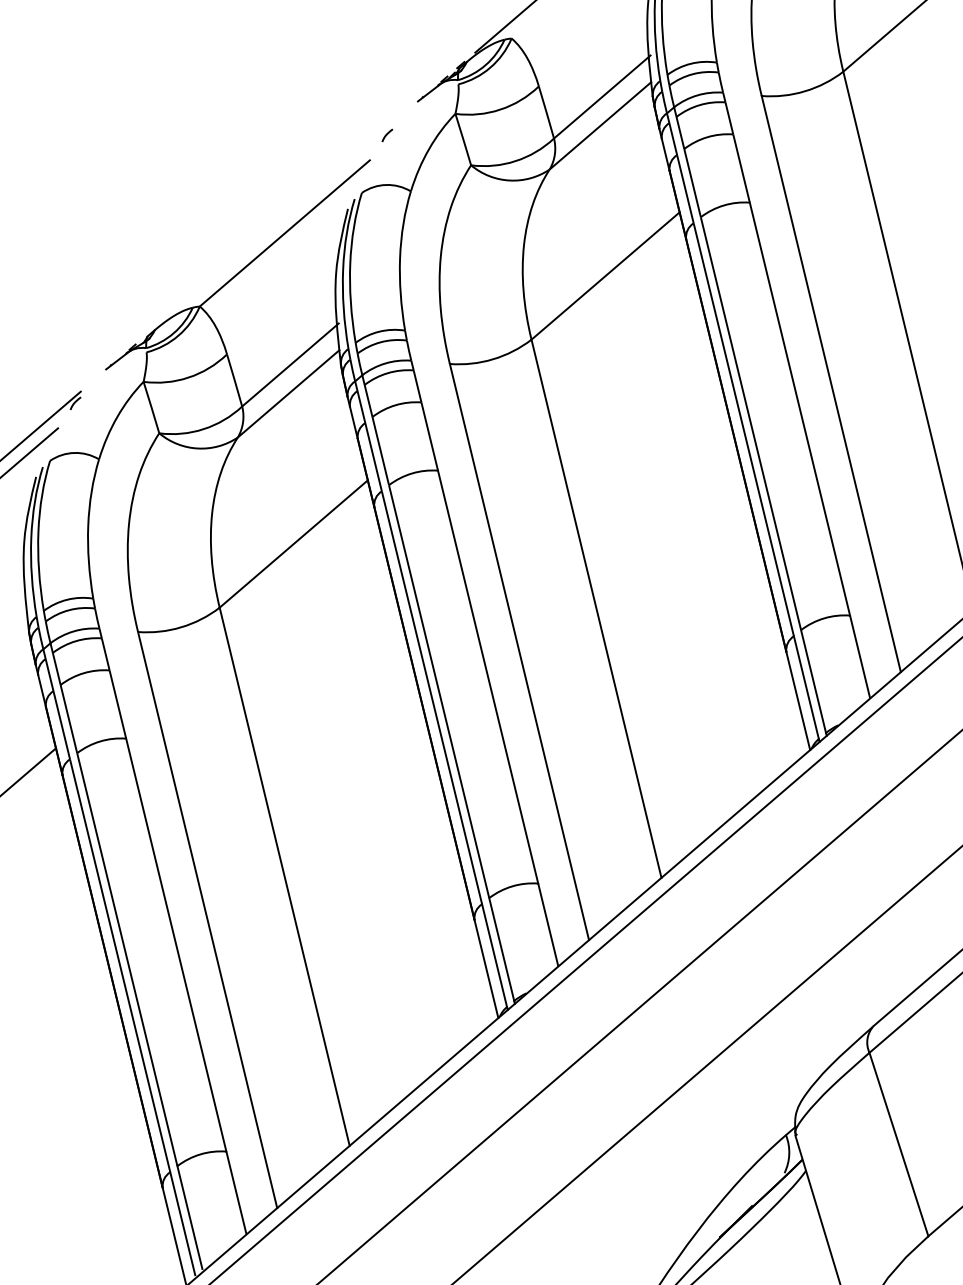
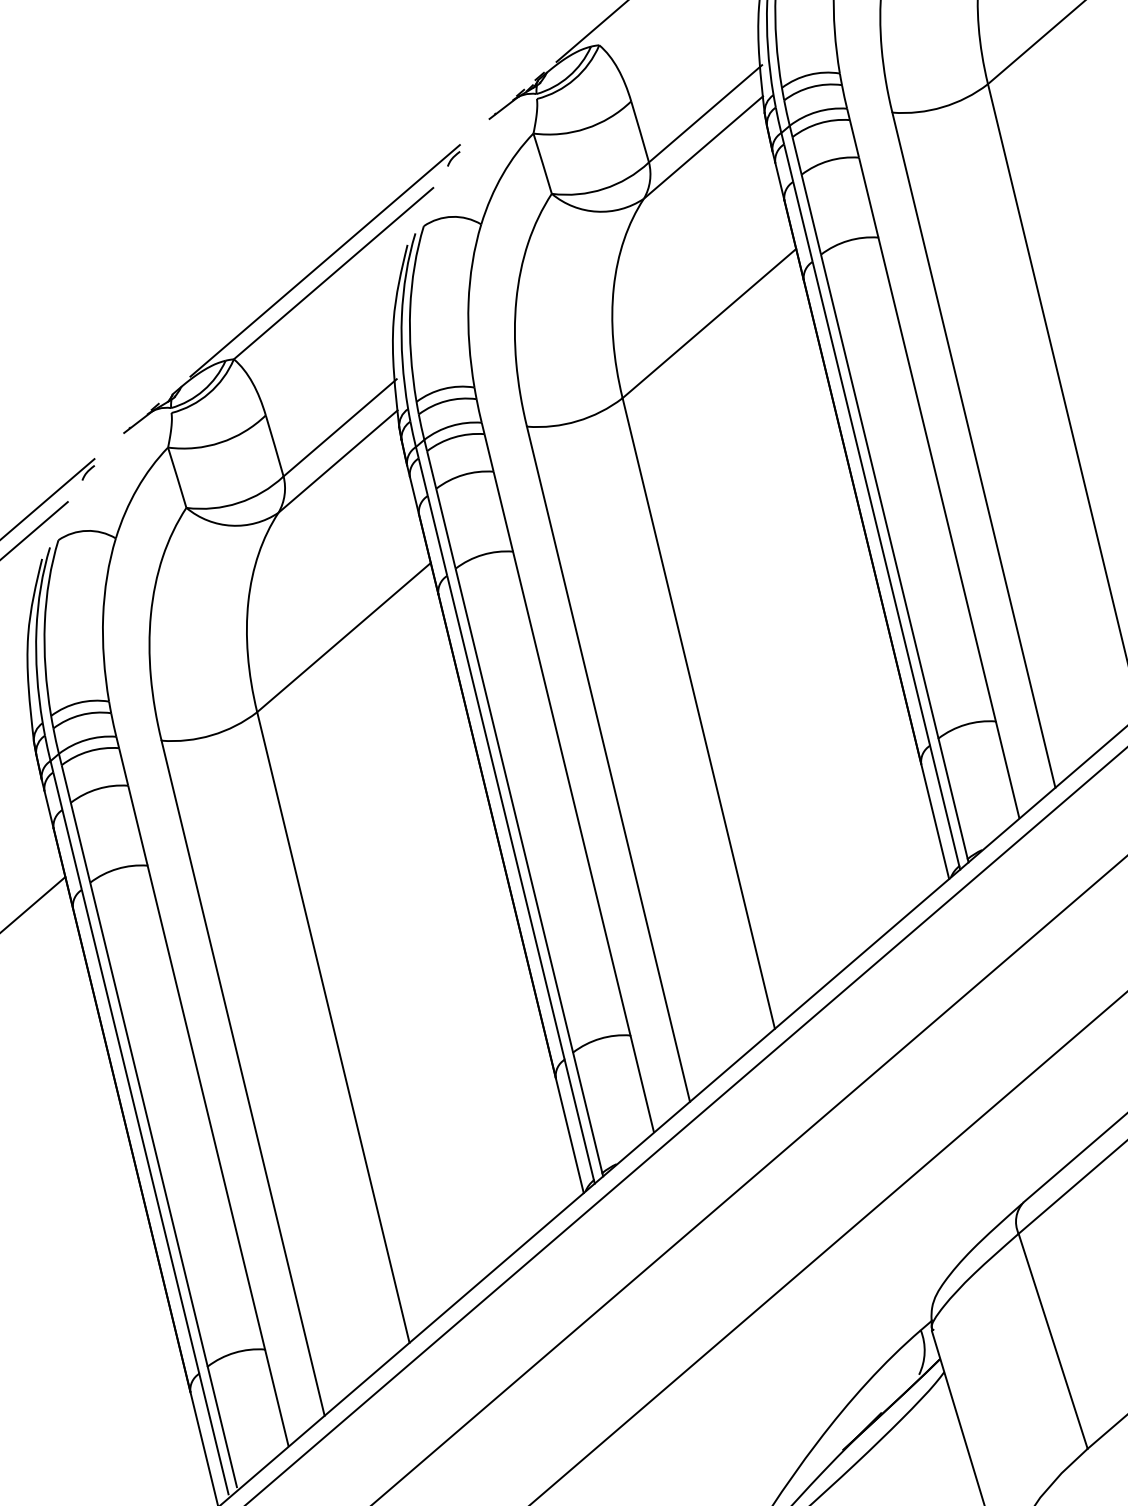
line: (277, 222) -> (324, 260), added

